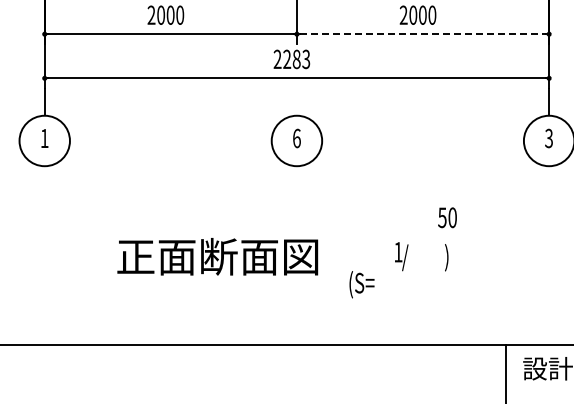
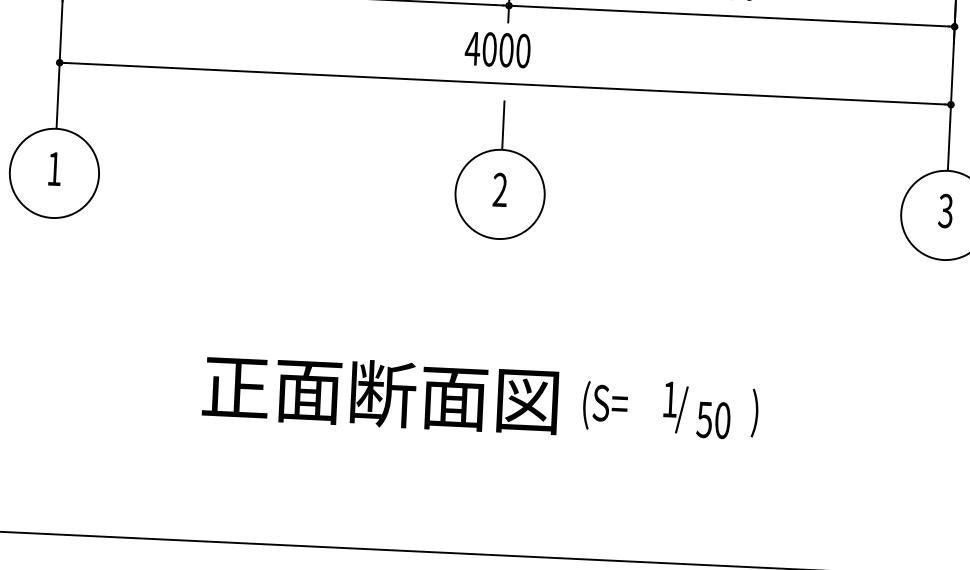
line: (423, 34) -> (732, 16), dashed -> solid
text: (291, 59) -> (497, 49), 2283 -> 4000
line: (296, 101) -> (502, 124), added
text: (296, 138) -> (499, 189), 6 -> 2
text: (447, 217) -> (713, 419), moved
text: (217, 256) -> (380, 393), moved
text: (361, 284) -> (604, 405), moved

